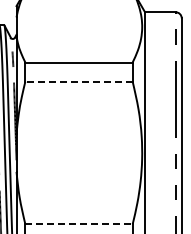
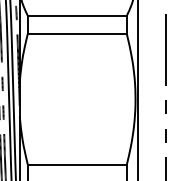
line: (79, 81) -> (77, 33), dashed -> solid
line: (79, 224) -> (77, 165), dashed -> solid

